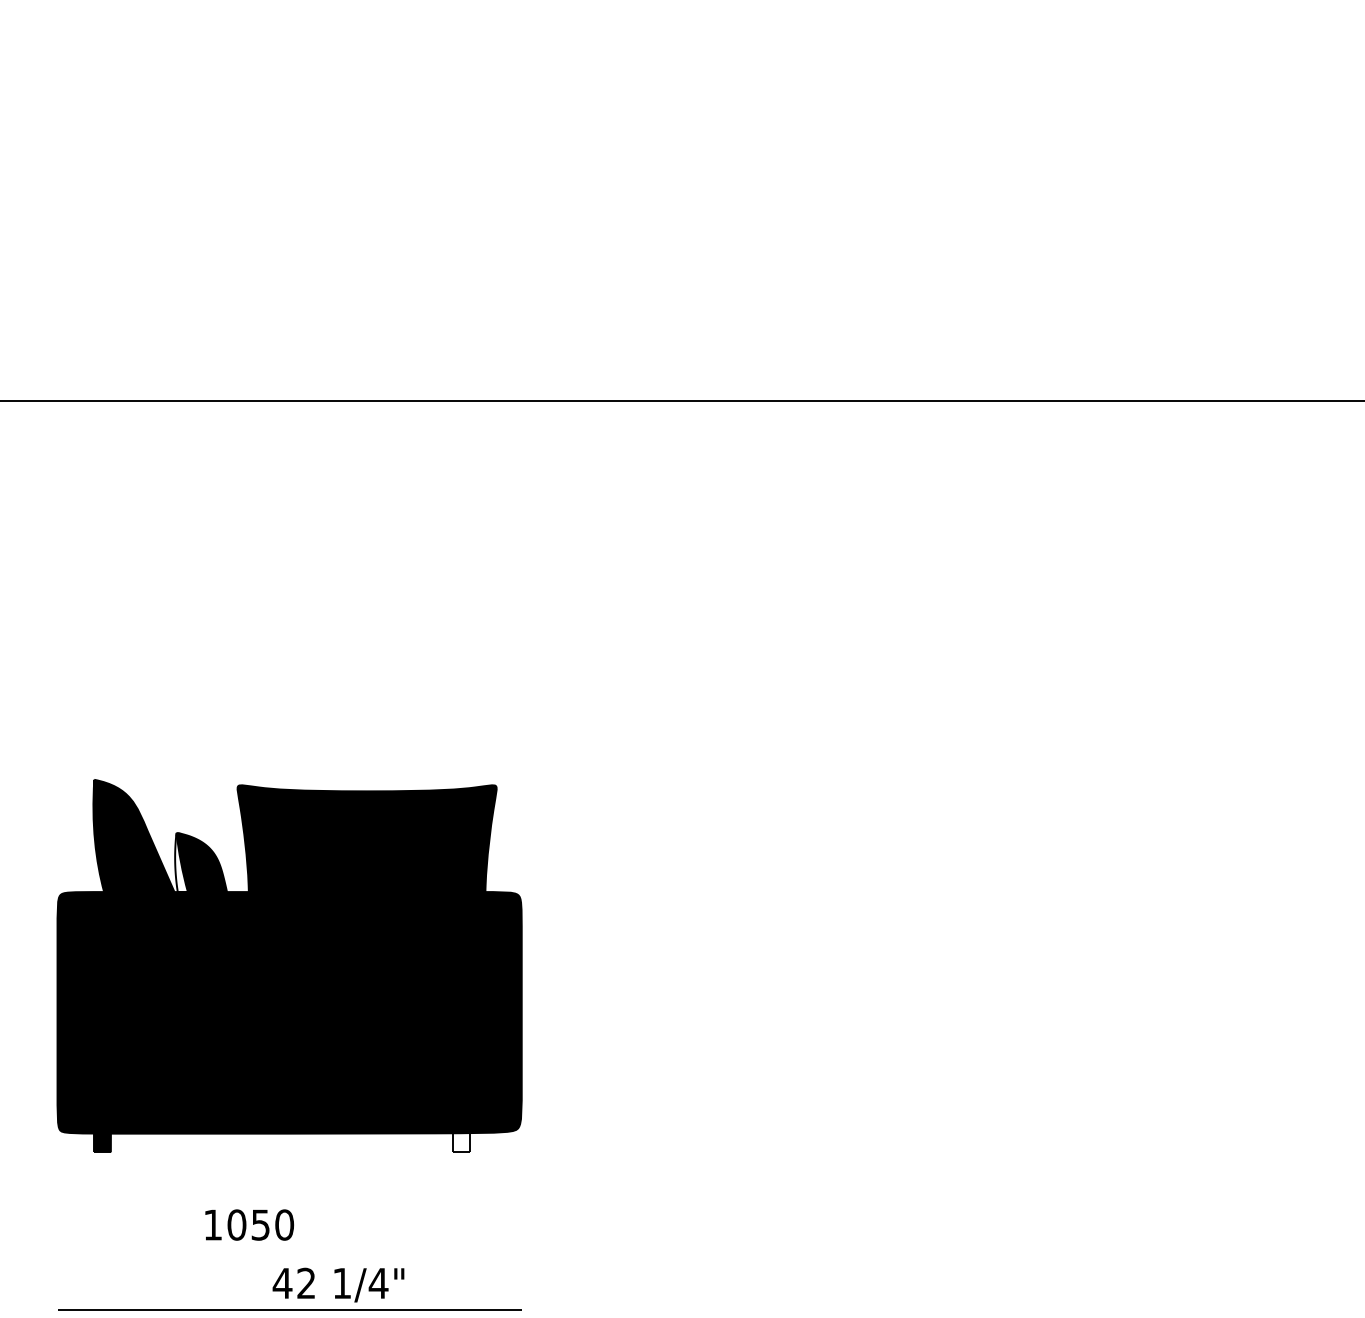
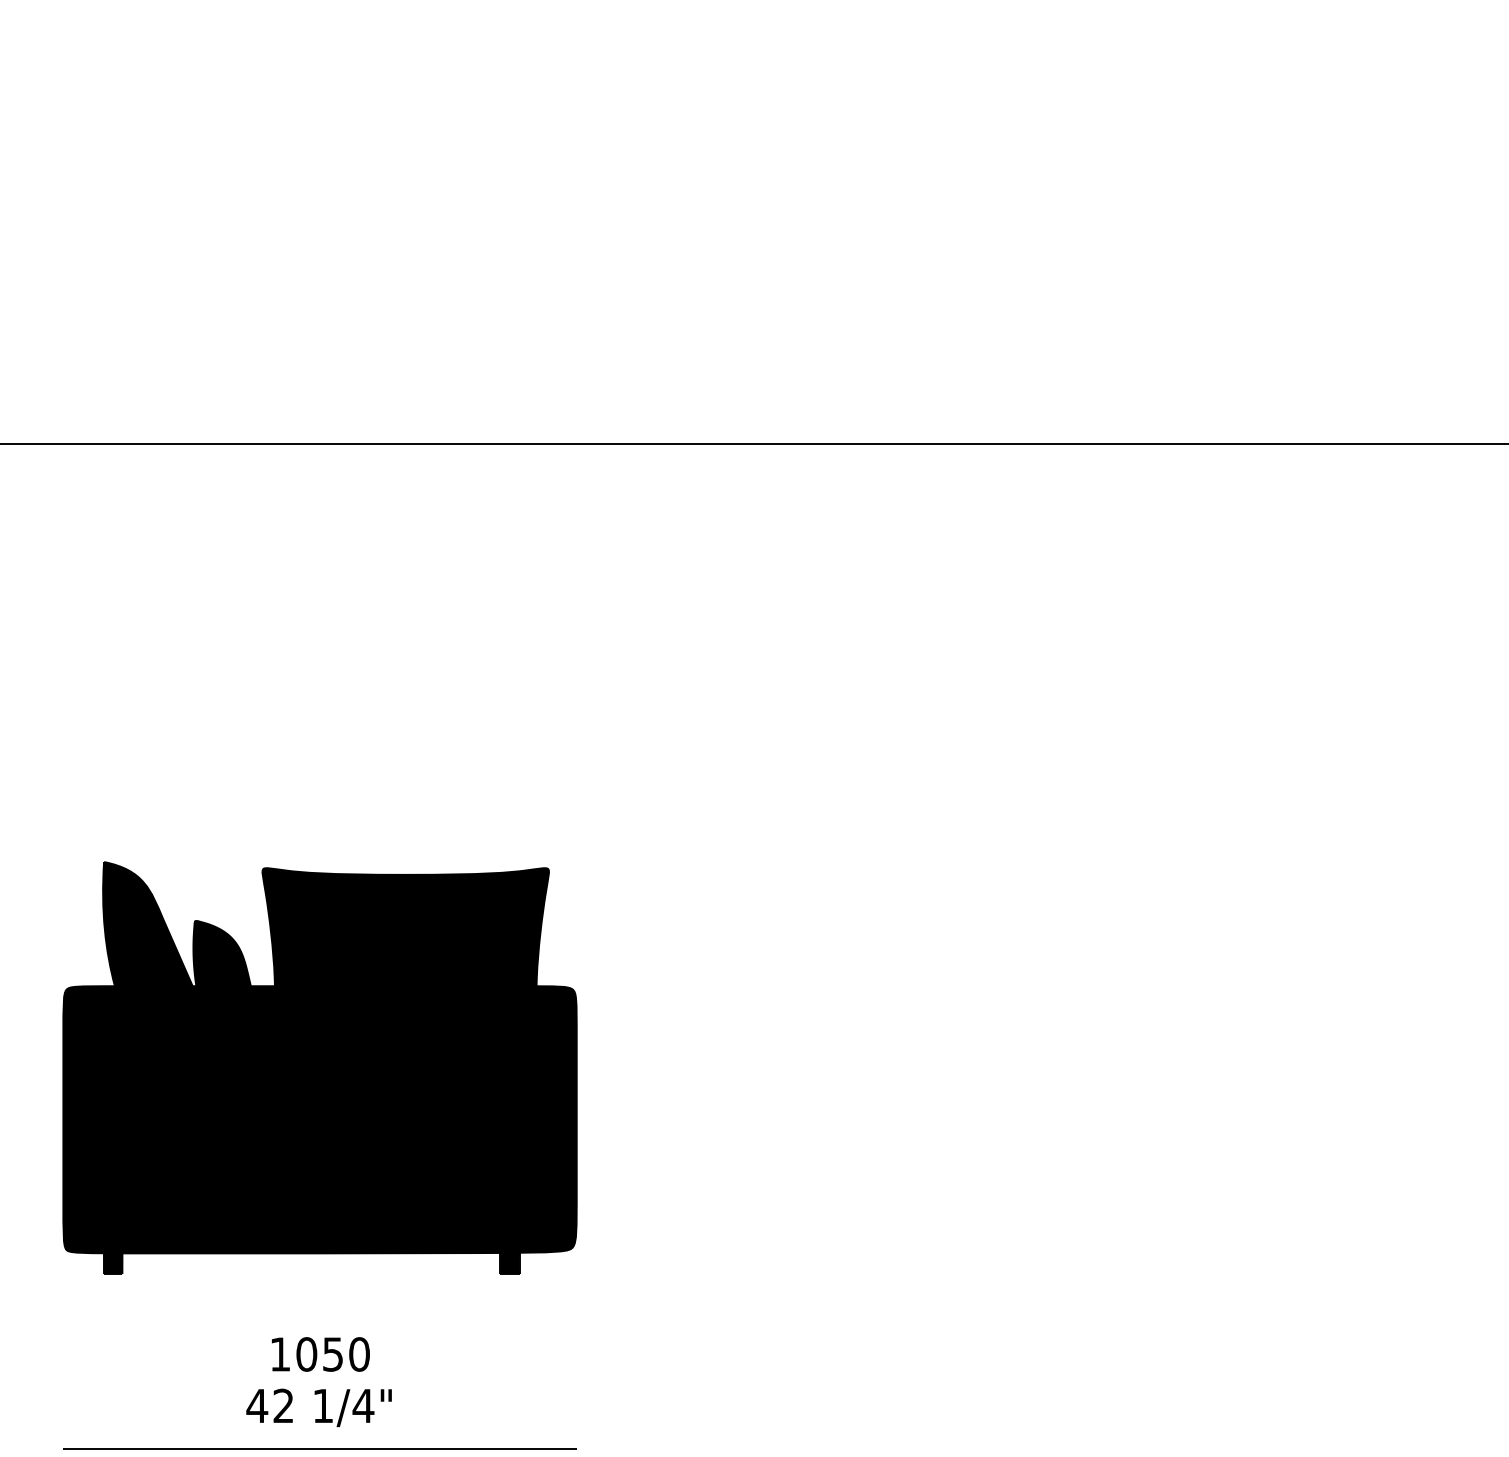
fill: (181, 862) -> (200, 953), added
fill: (460, 1142) -> (509, 1263), added
text: (249, 1225) -> (320, 1354), moved
text: (337, 1284) -> (318, 1407), moved

